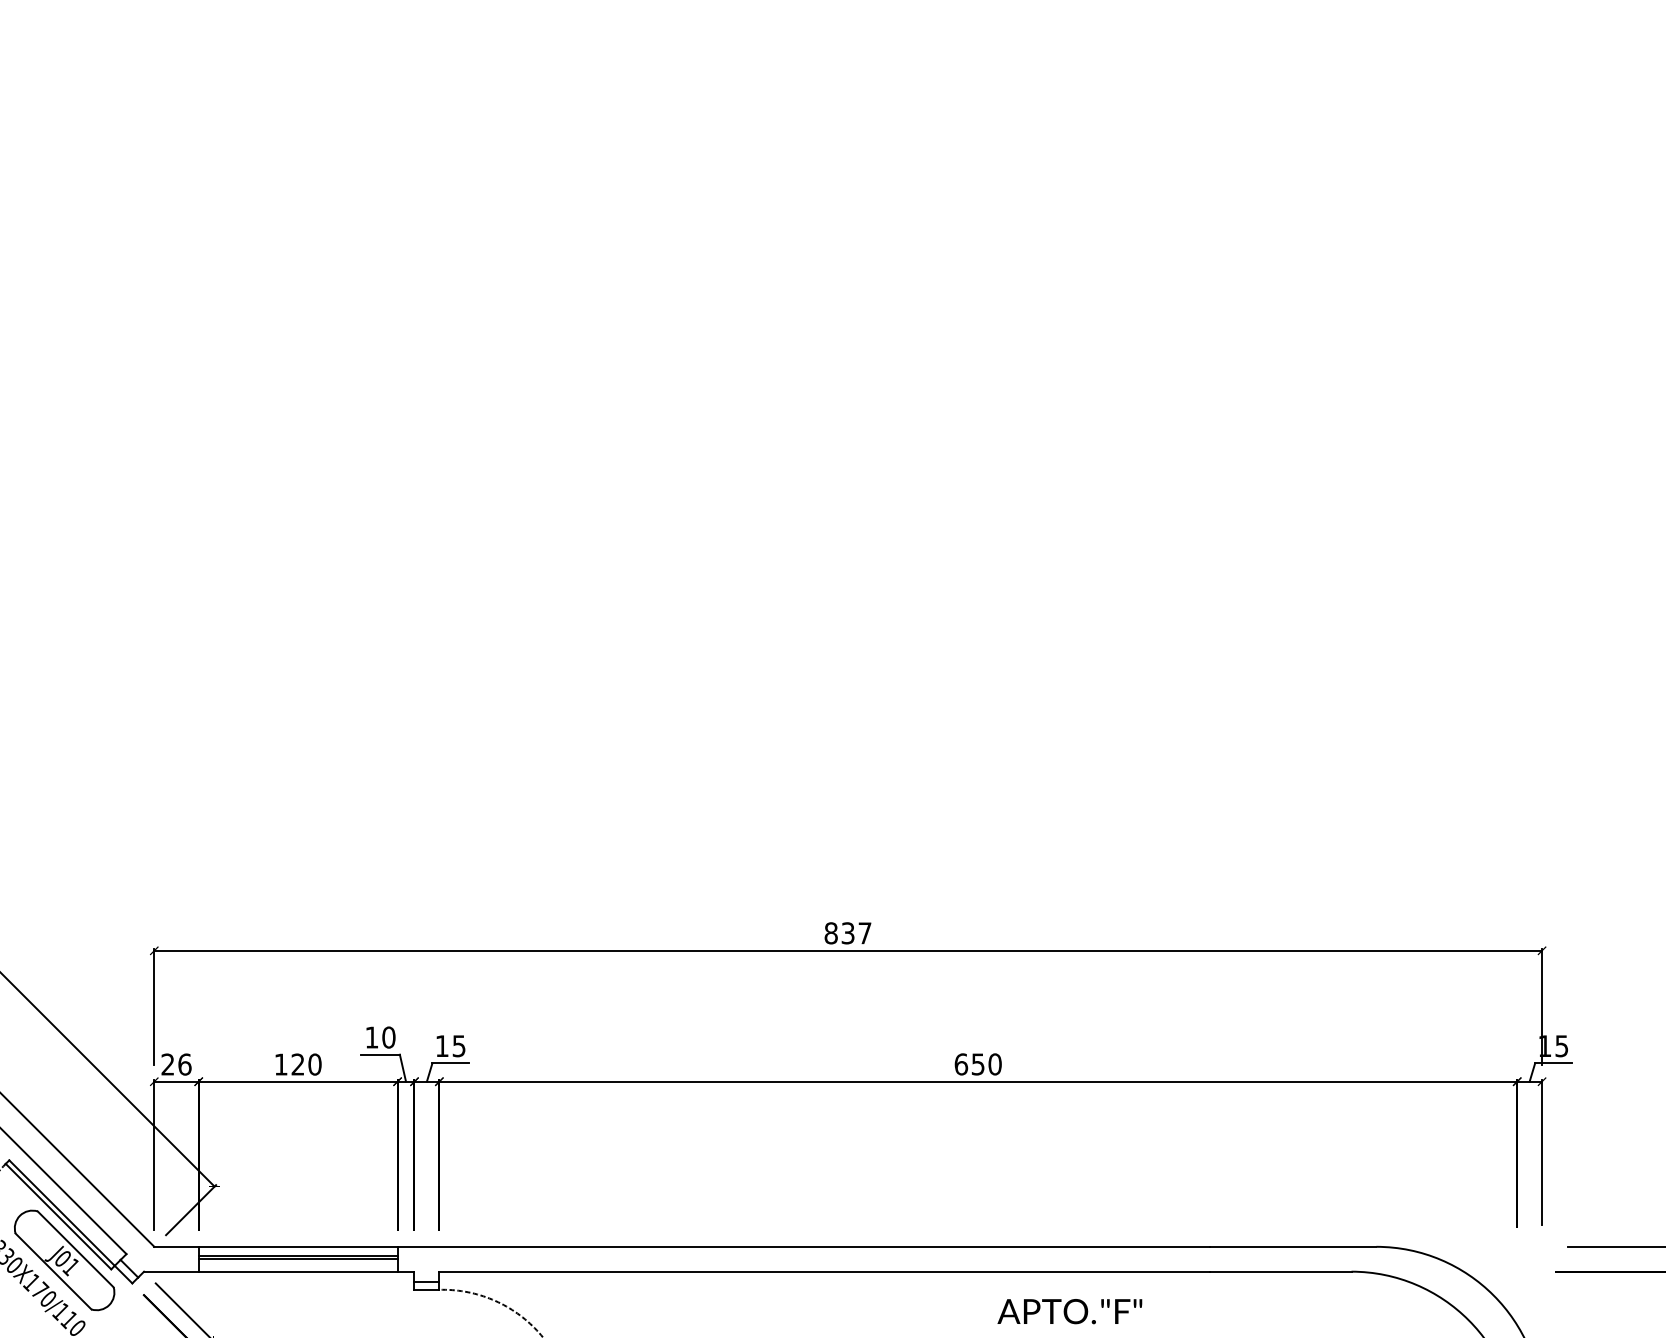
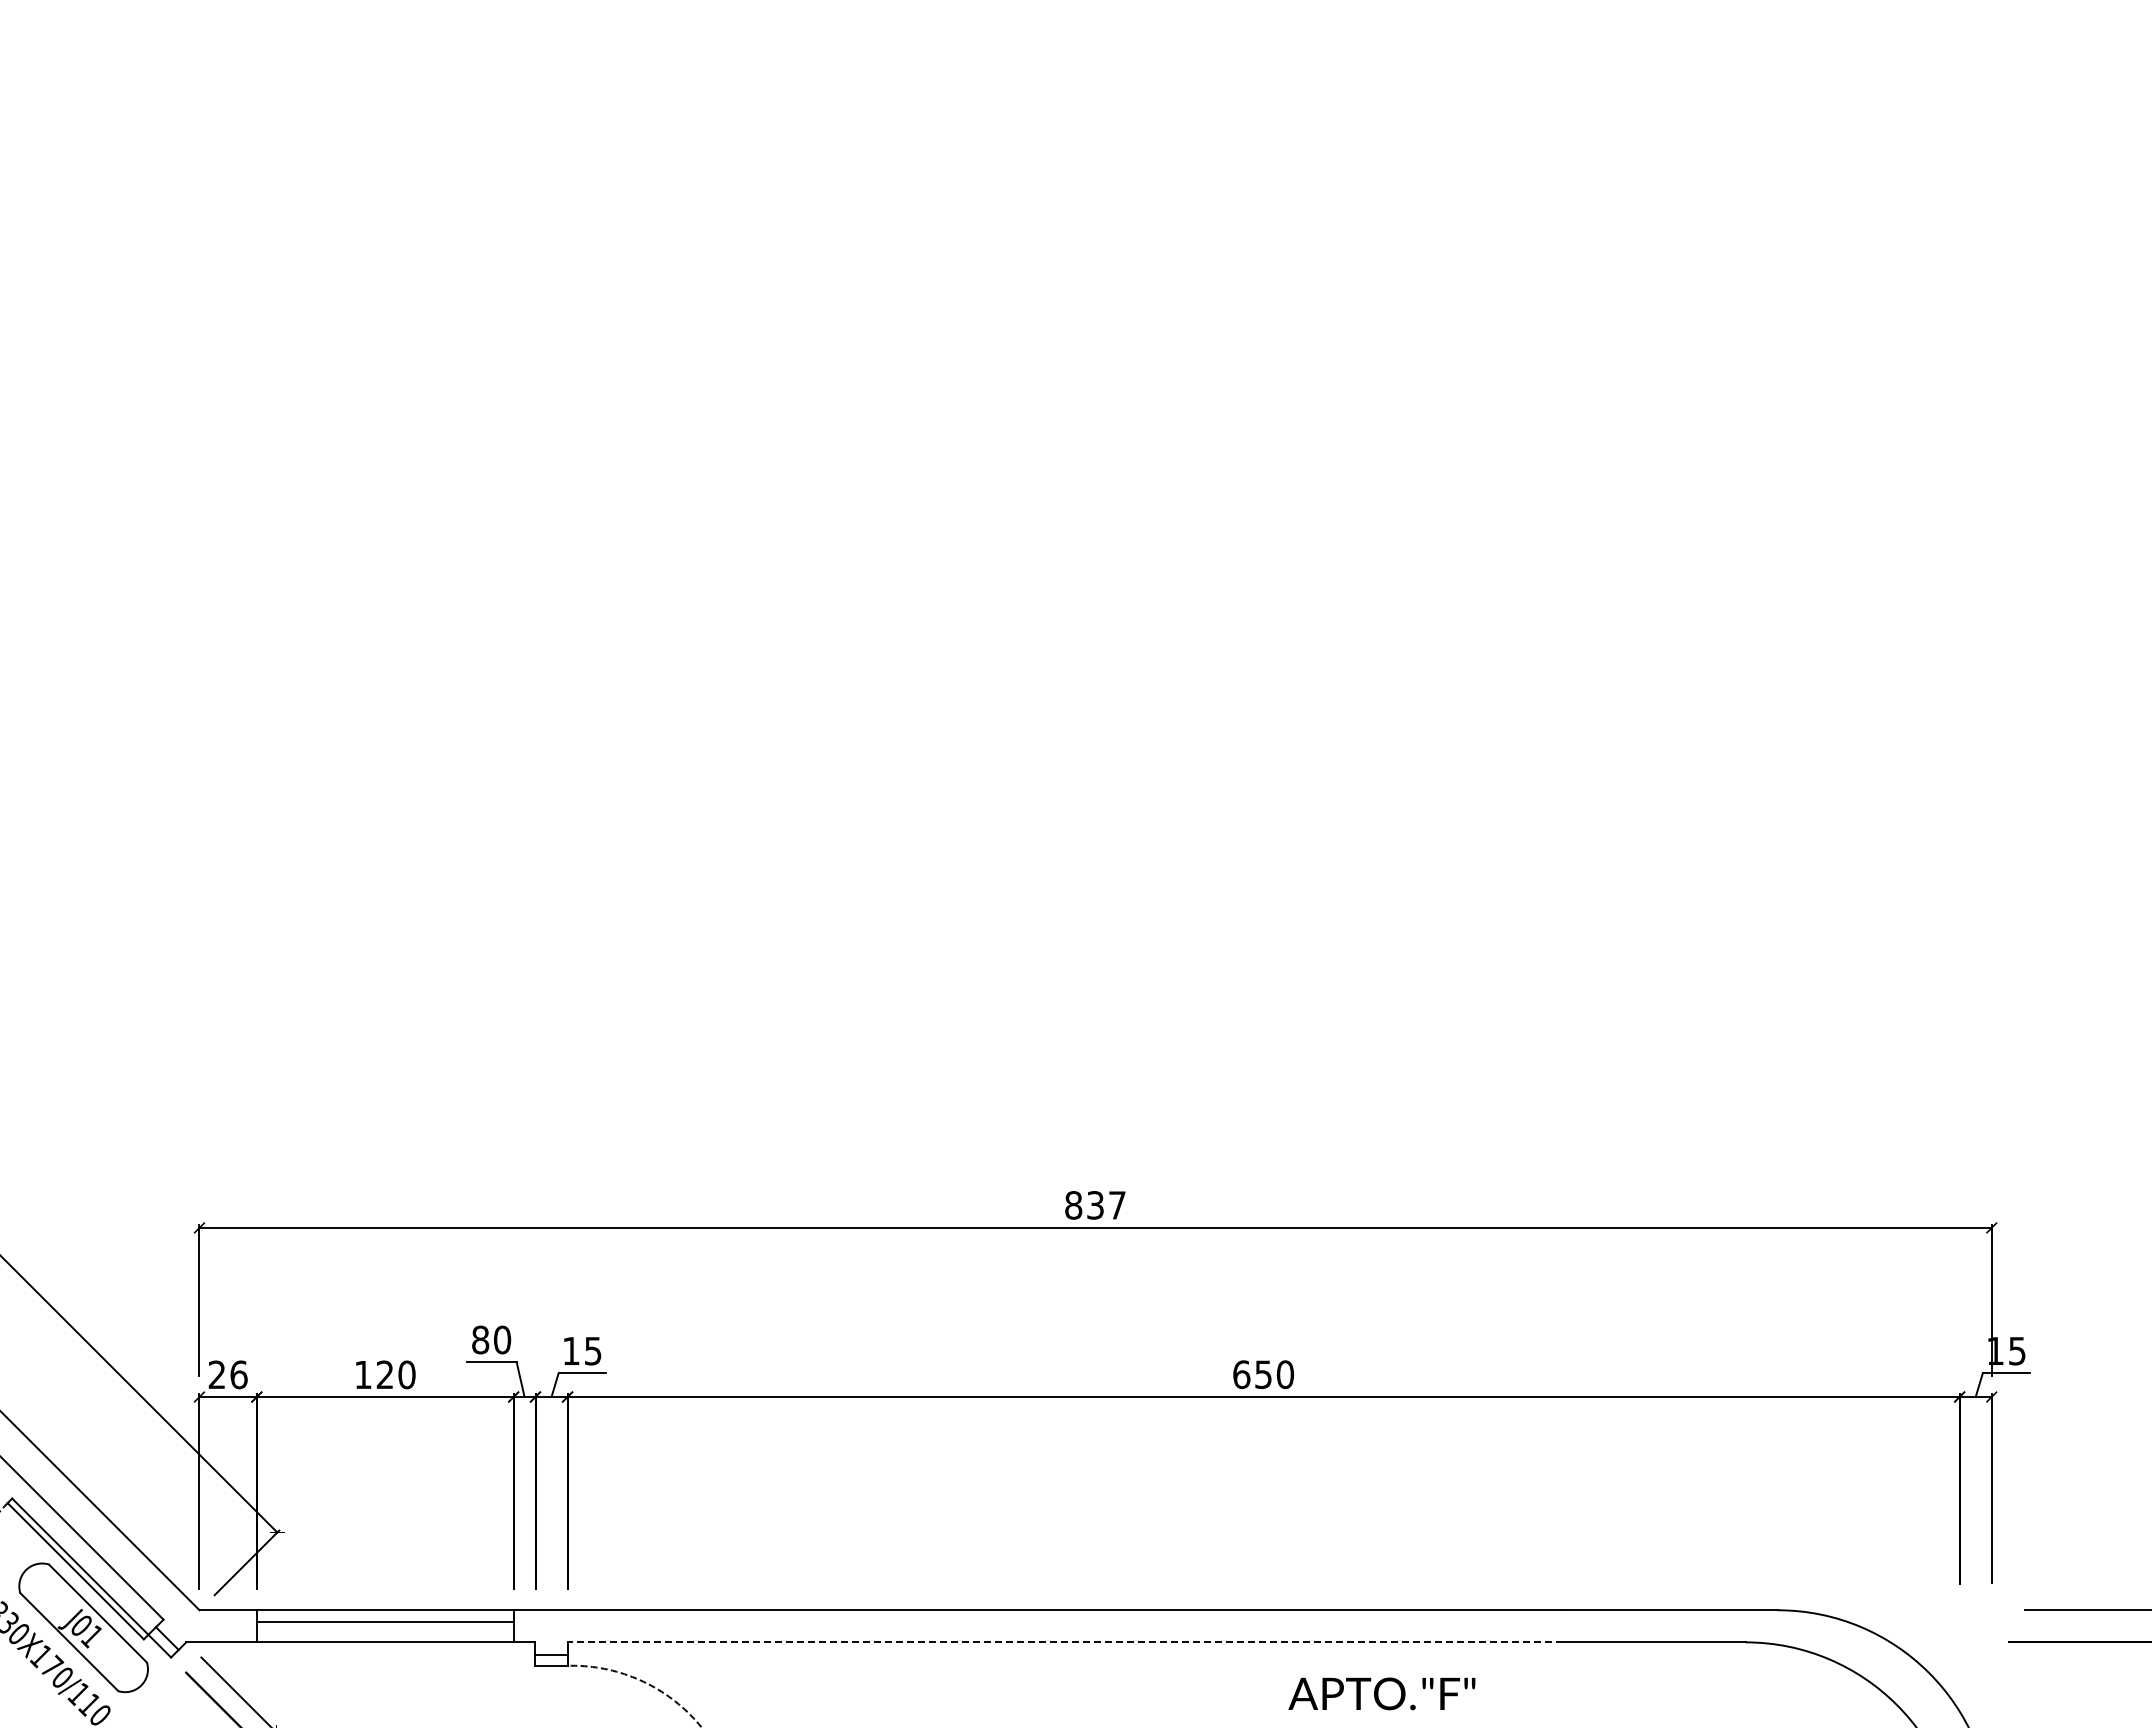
text: (371, 1037) -> (480, 1339), 10 -> 80
line: (297, 1259) -> (384, 1626), removed
line: (824, 1271) -> (1065, 1642), solid -> dashed

